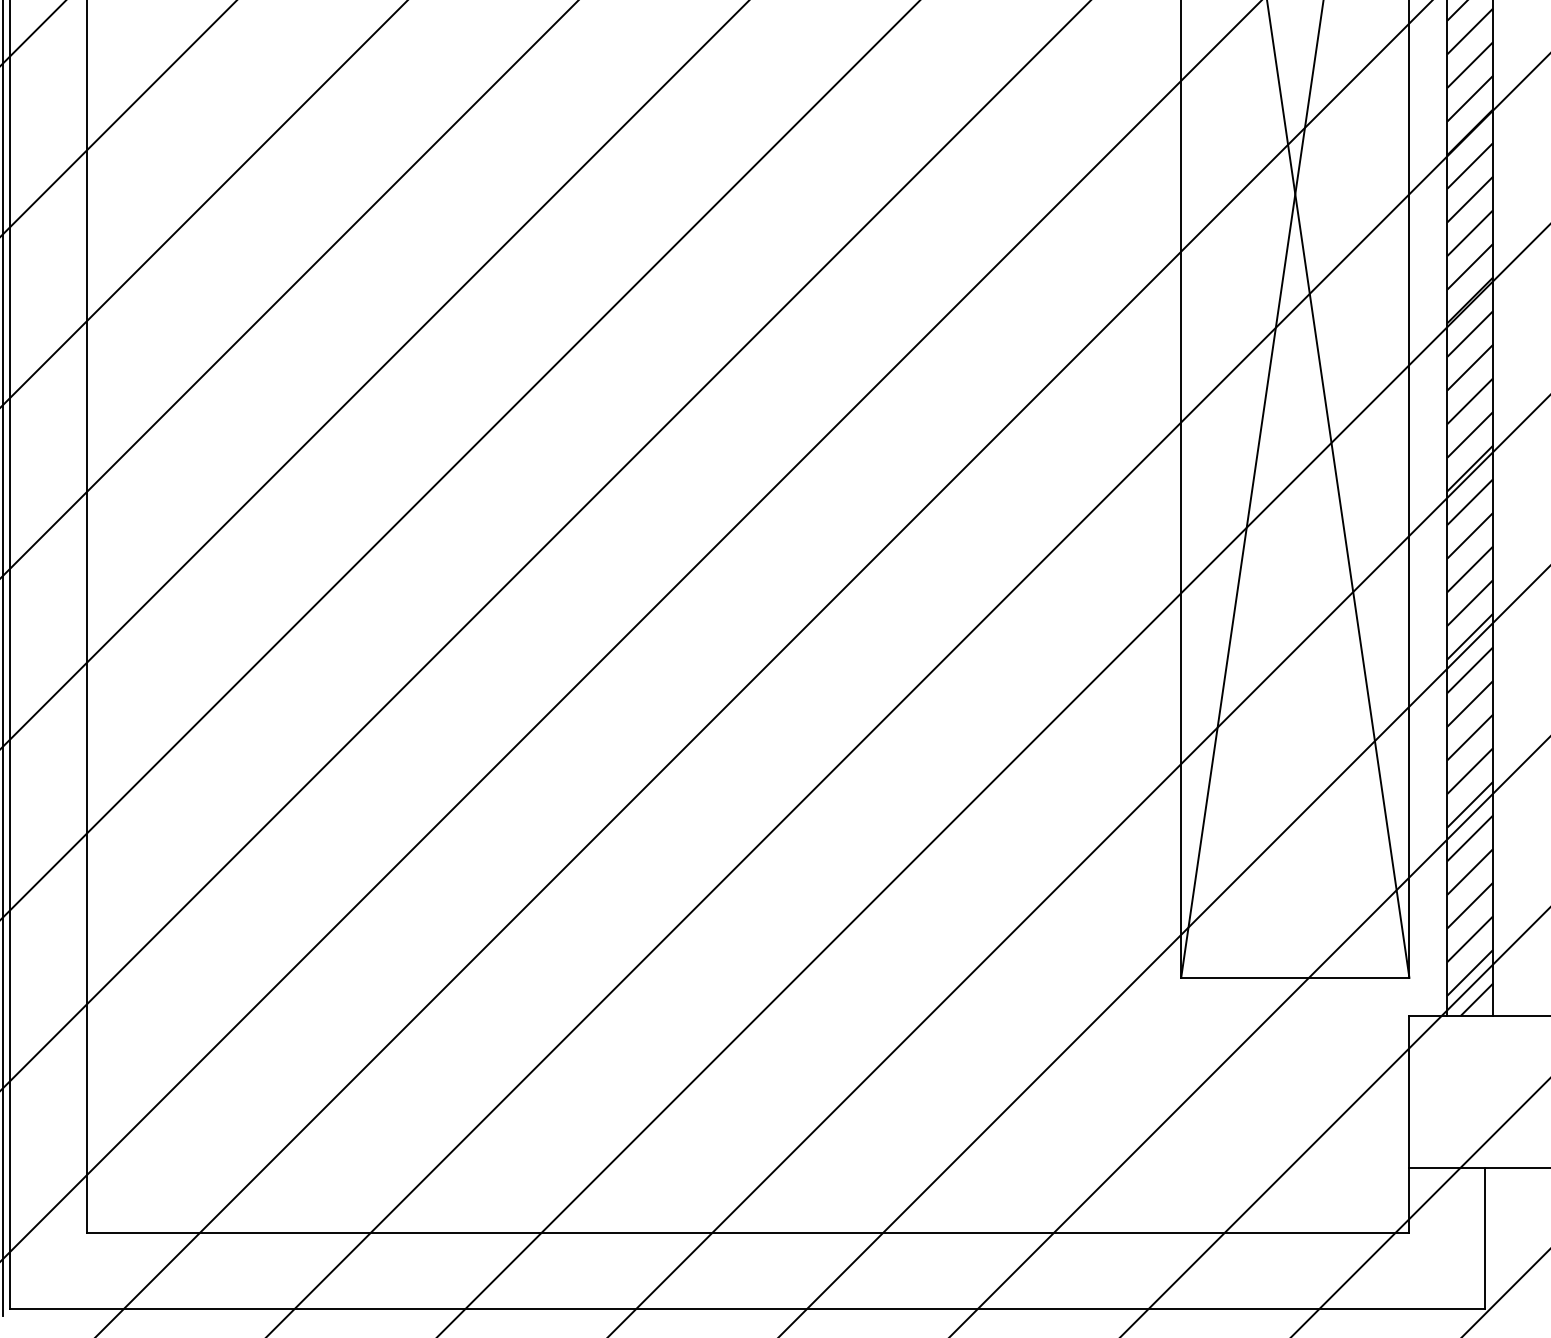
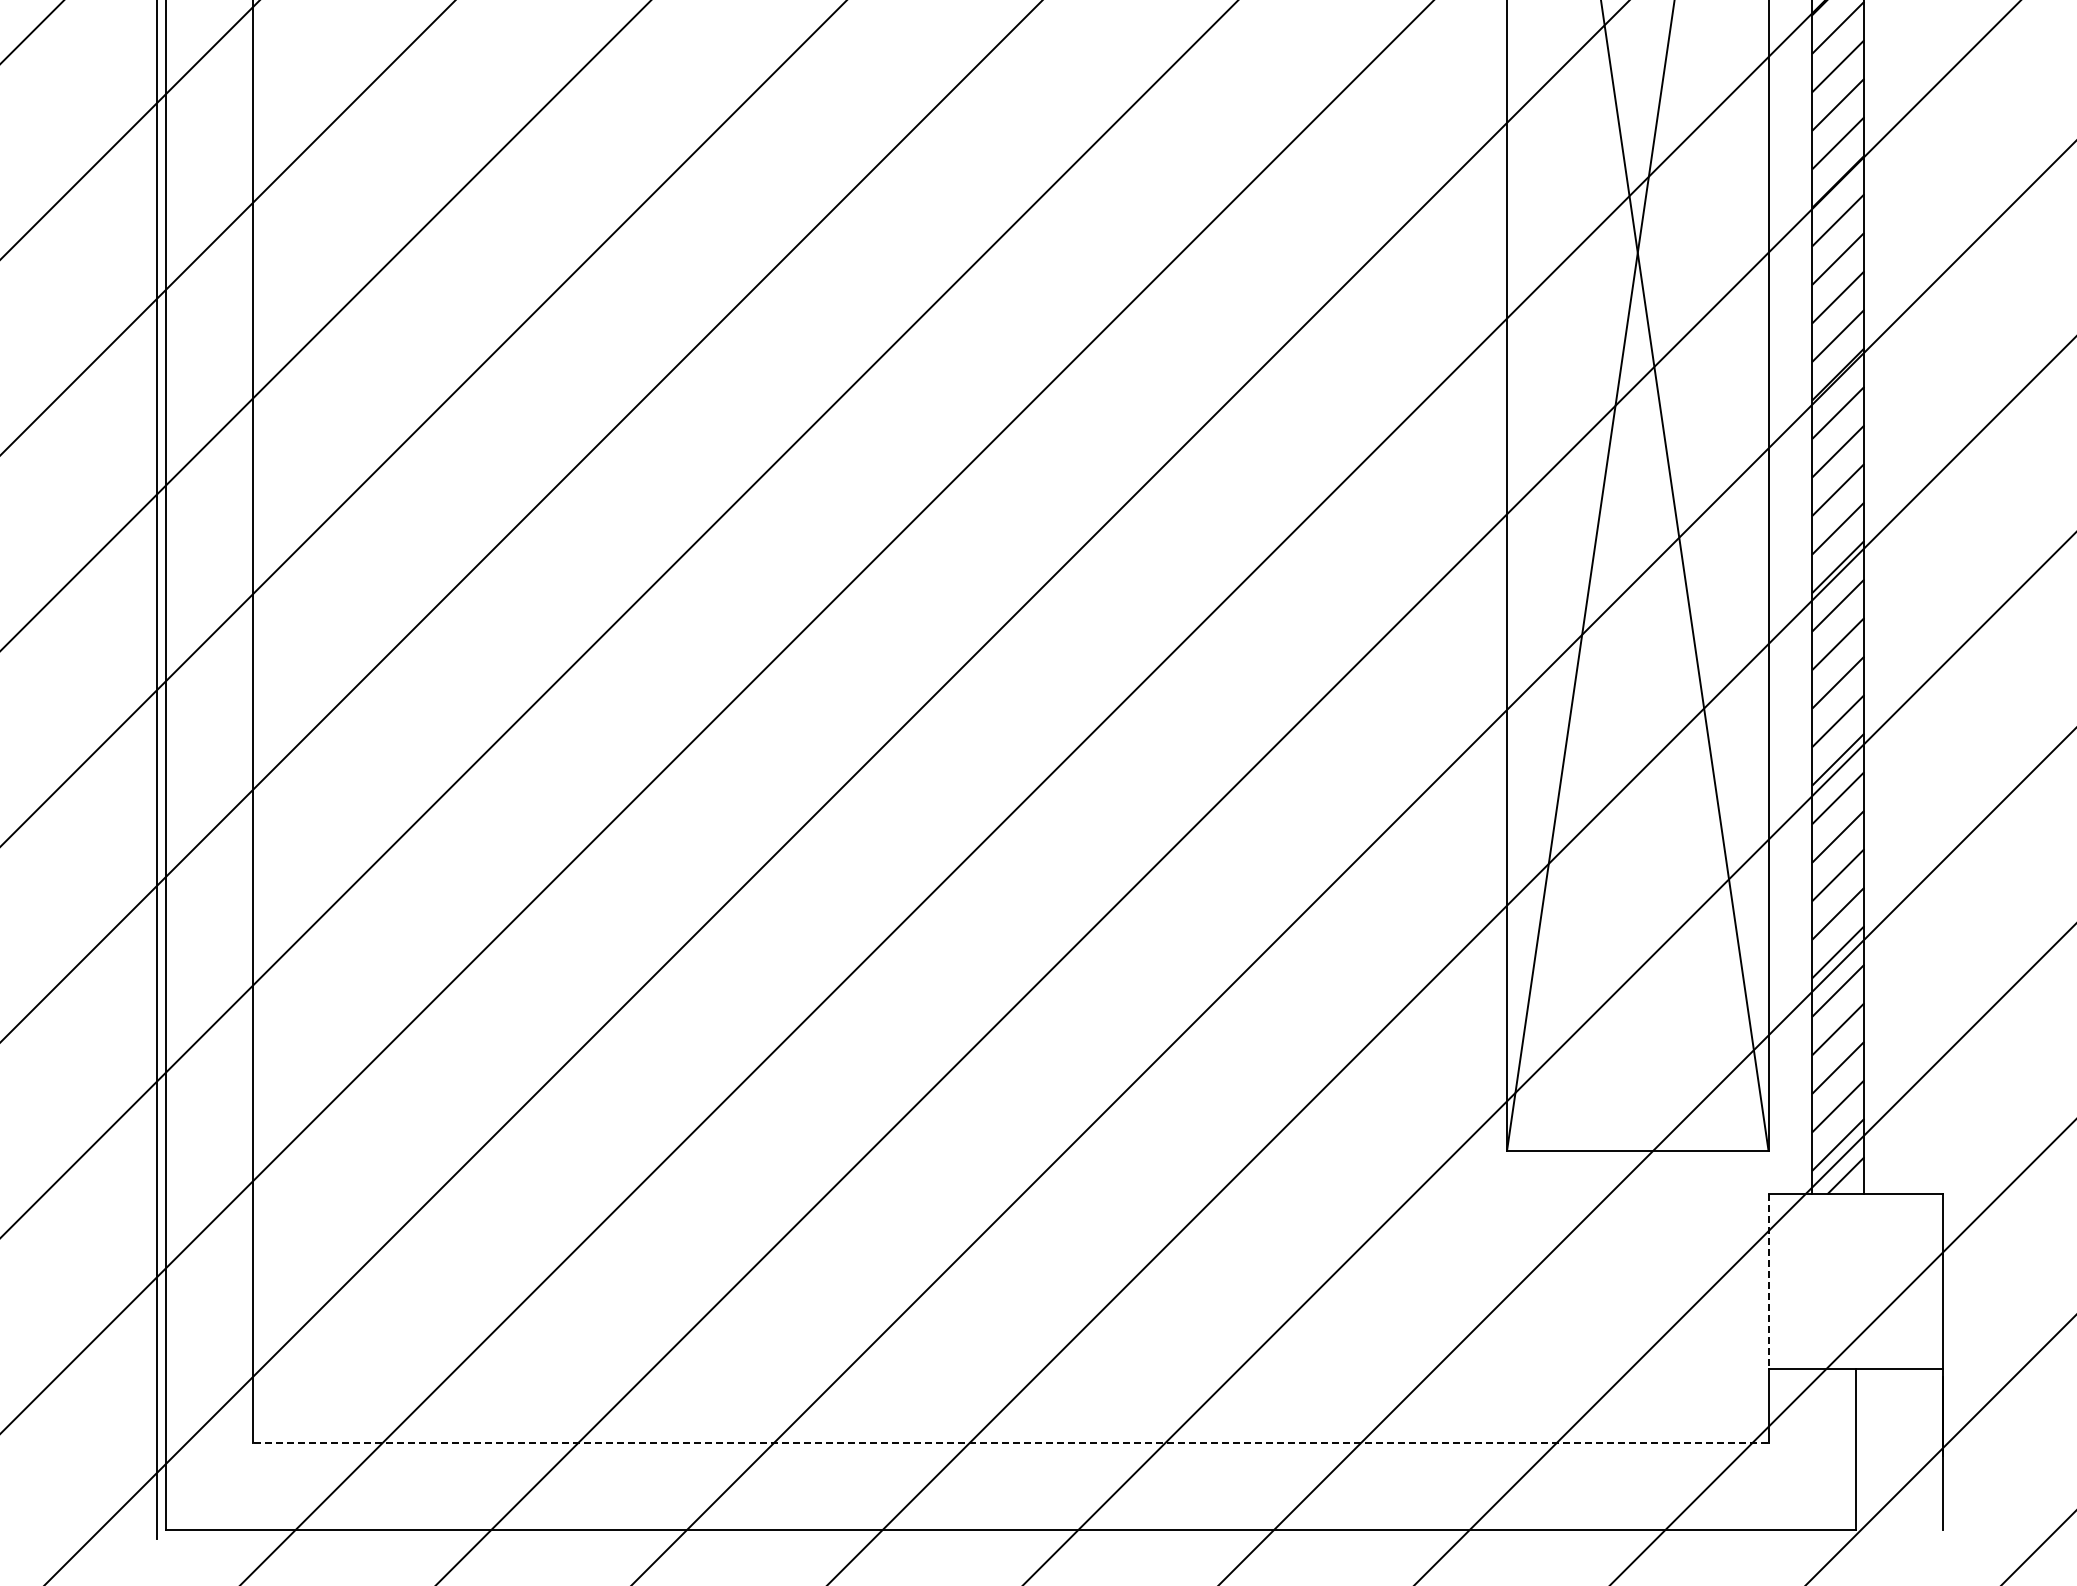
line: (1409, 1092) -> (1768, 1281), solid -> dashed
line: (747, 1232) -> (1010, 1442), solid -> dashed

